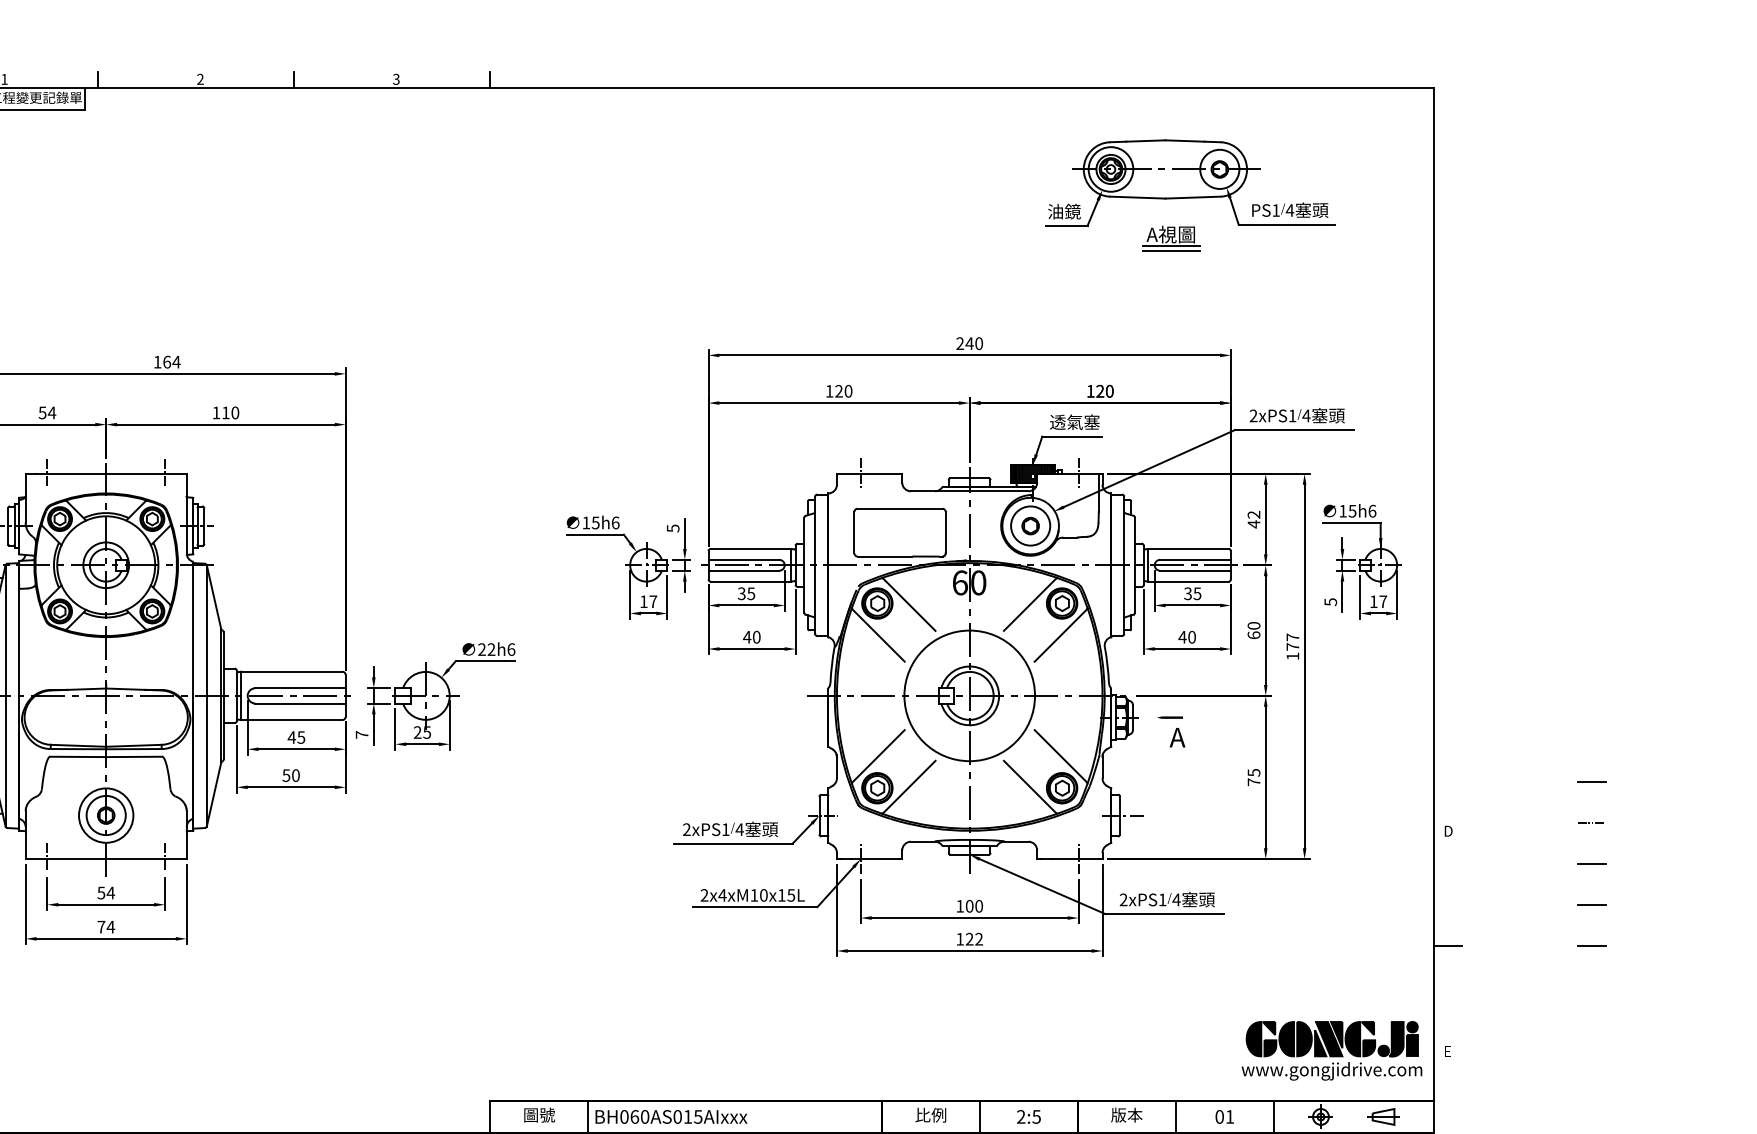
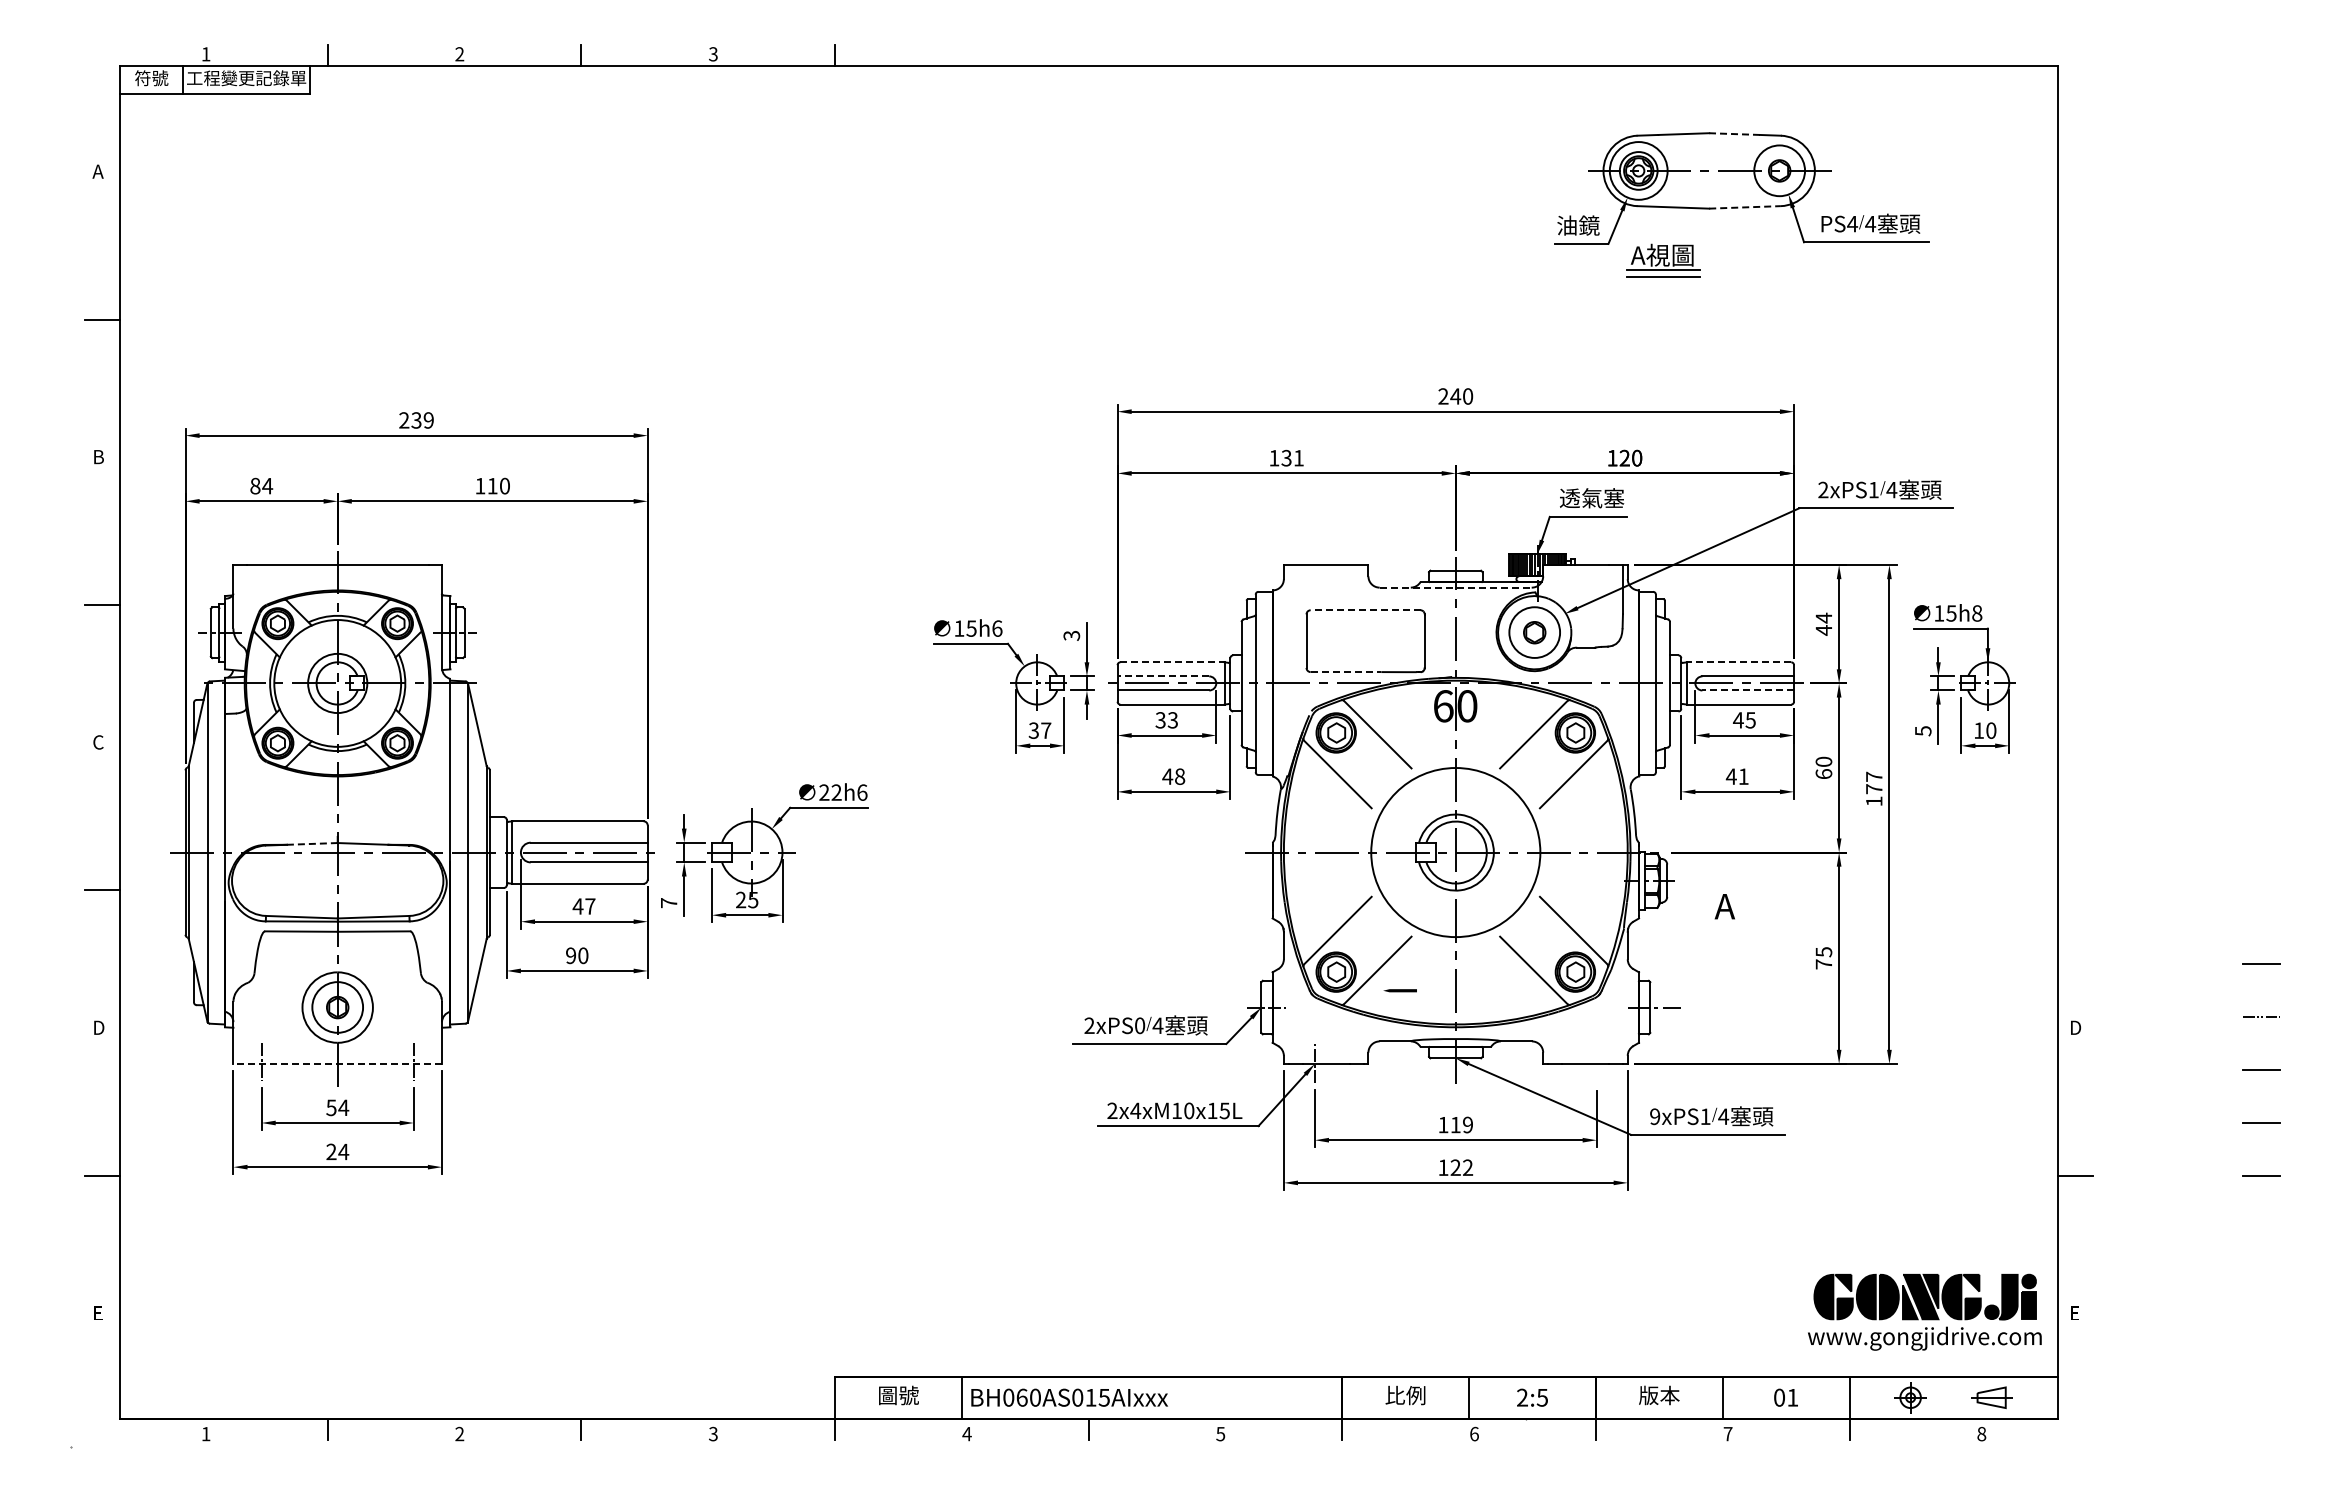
line: (1184, 141) -> (1734, 134), solid -> dashed
line: (1193, 197) -> (1745, 207), solid -> dashed
text: (1276, 210) -> (1852, 224), PS1 -> PS4
part: (1171, 238) -> (1663, 260), moved
text: (167, 362) -> (416, 420), 164 -> 239
text: (843, 390) -> (1292, 457), 120 -> 131
text: (42, 412) -> (255, 485), 54 -> 84
line: (1078, 473) -> (1596, 564), removed
line: (47, 474) -> (261, 565), removed
line: (164, 474) -> (413, 565), removed
line: (860, 474) -> (1314, 565), removed
line: (970, 491) -> (1456, 587), solid -> dashed
line: (899, 508) -> (1365, 610), solid -> dashed
text: (1372, 511) -> (1977, 613), 15h6 -> 15h8
text: (1253, 514) -> (1823, 617), 42 -> 44
text: (672, 528) -> (1071, 635), 5 -> 3
line: (751, 549) -> (1173, 662), solid -> dashed
line: (1188, 549) -> (1738, 662), solid -> dashed
line: (885, 556) -> (1346, 672), solid -> dashed
line: (743, 559) -> (1163, 676), solid -> dashed
line: (1195, 570) -> (1748, 690), solid -> dashed
text: (750, 593) -> (1172, 719), 35 -> 33
text: (1187, 593) -> (1737, 720), 35 -> 45
text: (643, 601) -> (1033, 730), 17 -> 37
text: (1383, 601) -> (1991, 730), 17 -> 10
text: (757, 637) -> (1180, 776), 40 -> 48
text: (1191, 637) -> (1743, 776), 40 -> 41
line: (86, 688) -> (312, 843), solid -> dashed
line: (1169, 717) -> (1399, 990), moved
text: (301, 737) -> (590, 906), 45 -> 47
text: (286, 775) -> (571, 955), 50 -> 90
text: (726, 829) -> (1140, 1025), 2xPS1 -> 2xPS0
line: (106, 858) -> (337, 1063), solid -> dashed
line: (1078, 858) -> (1596, 1062), removed
text: (1123, 900) -> (1655, 1117), 2xPS1 -> 9xPS1
text: (974, 905) -> (1461, 1124), 100 -> 119
text: (101, 926) -> (331, 1151), 74 -> 24

